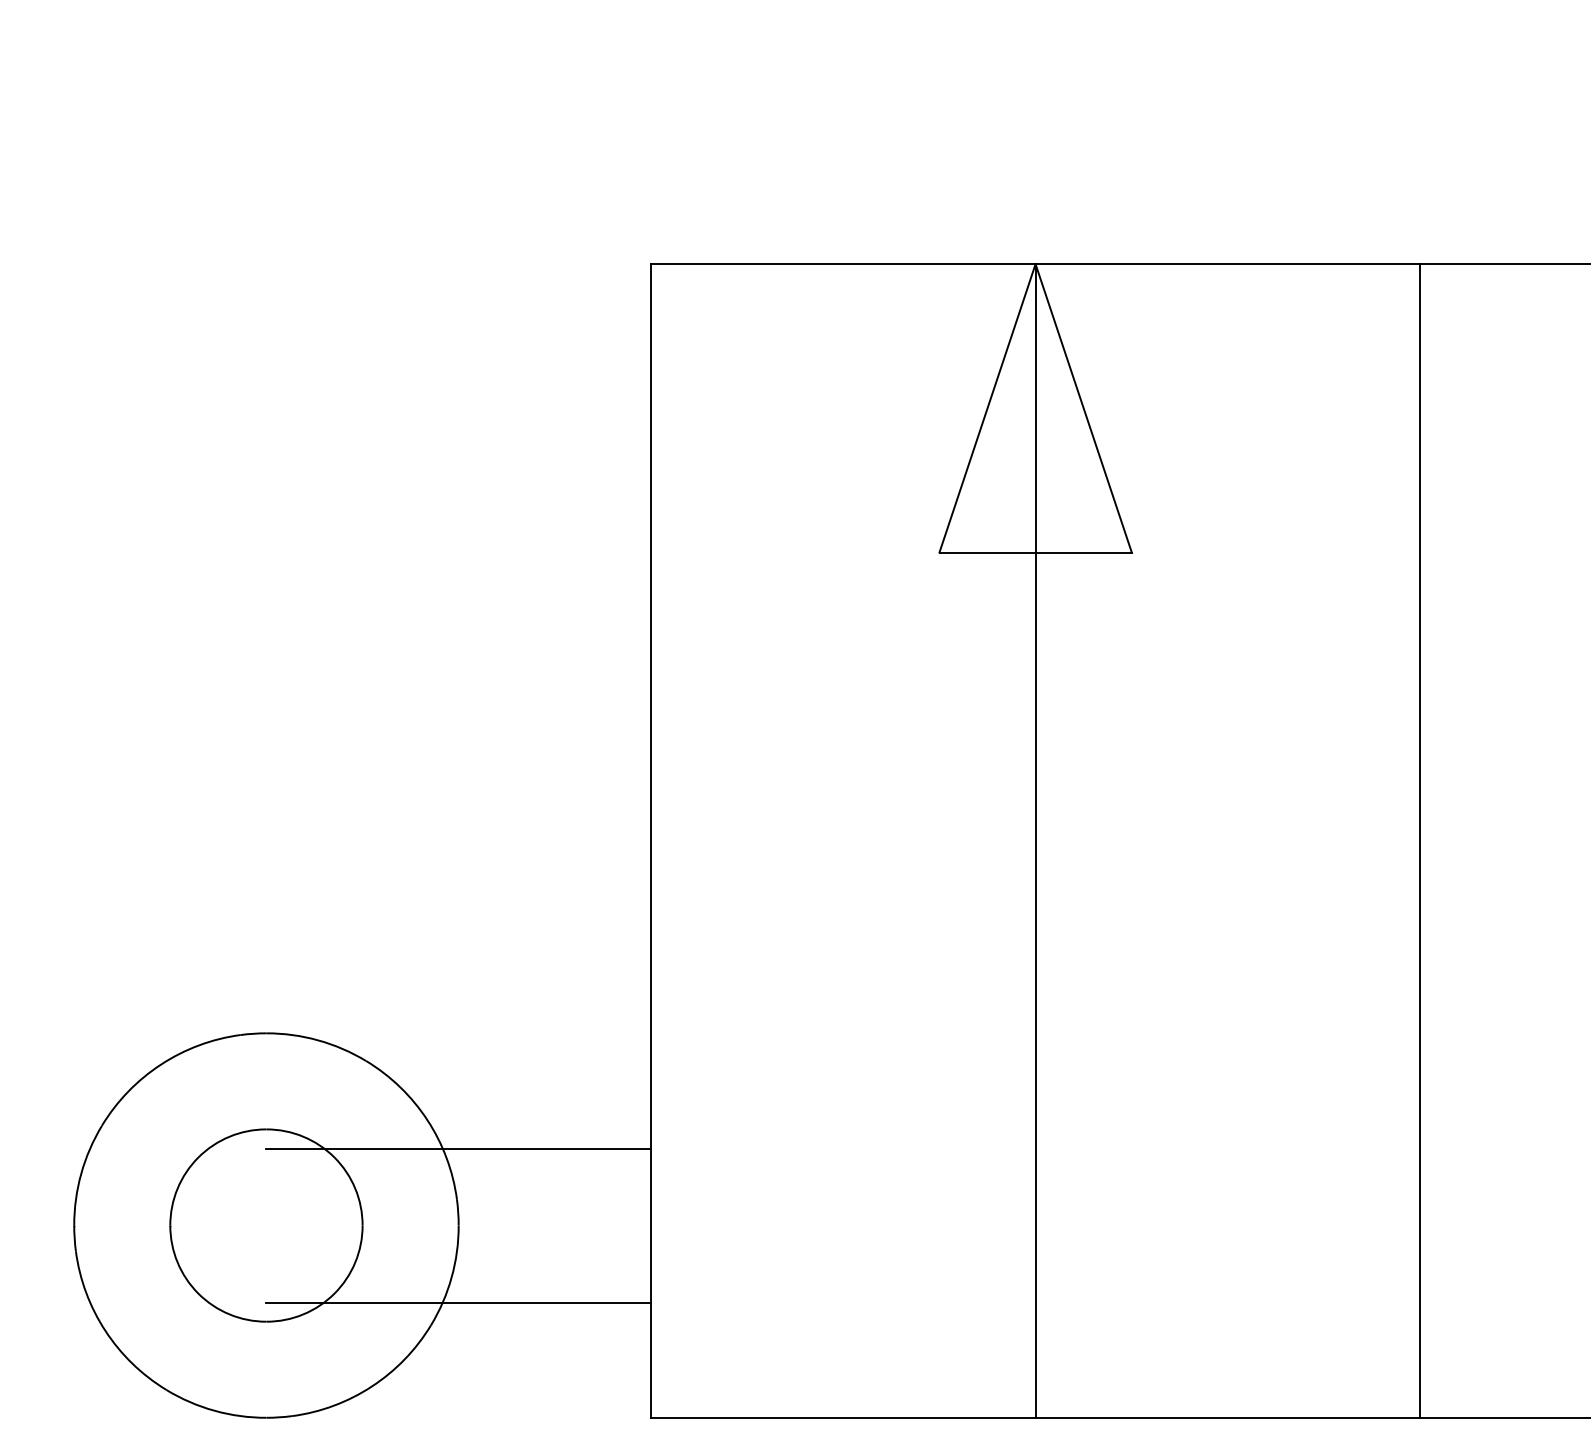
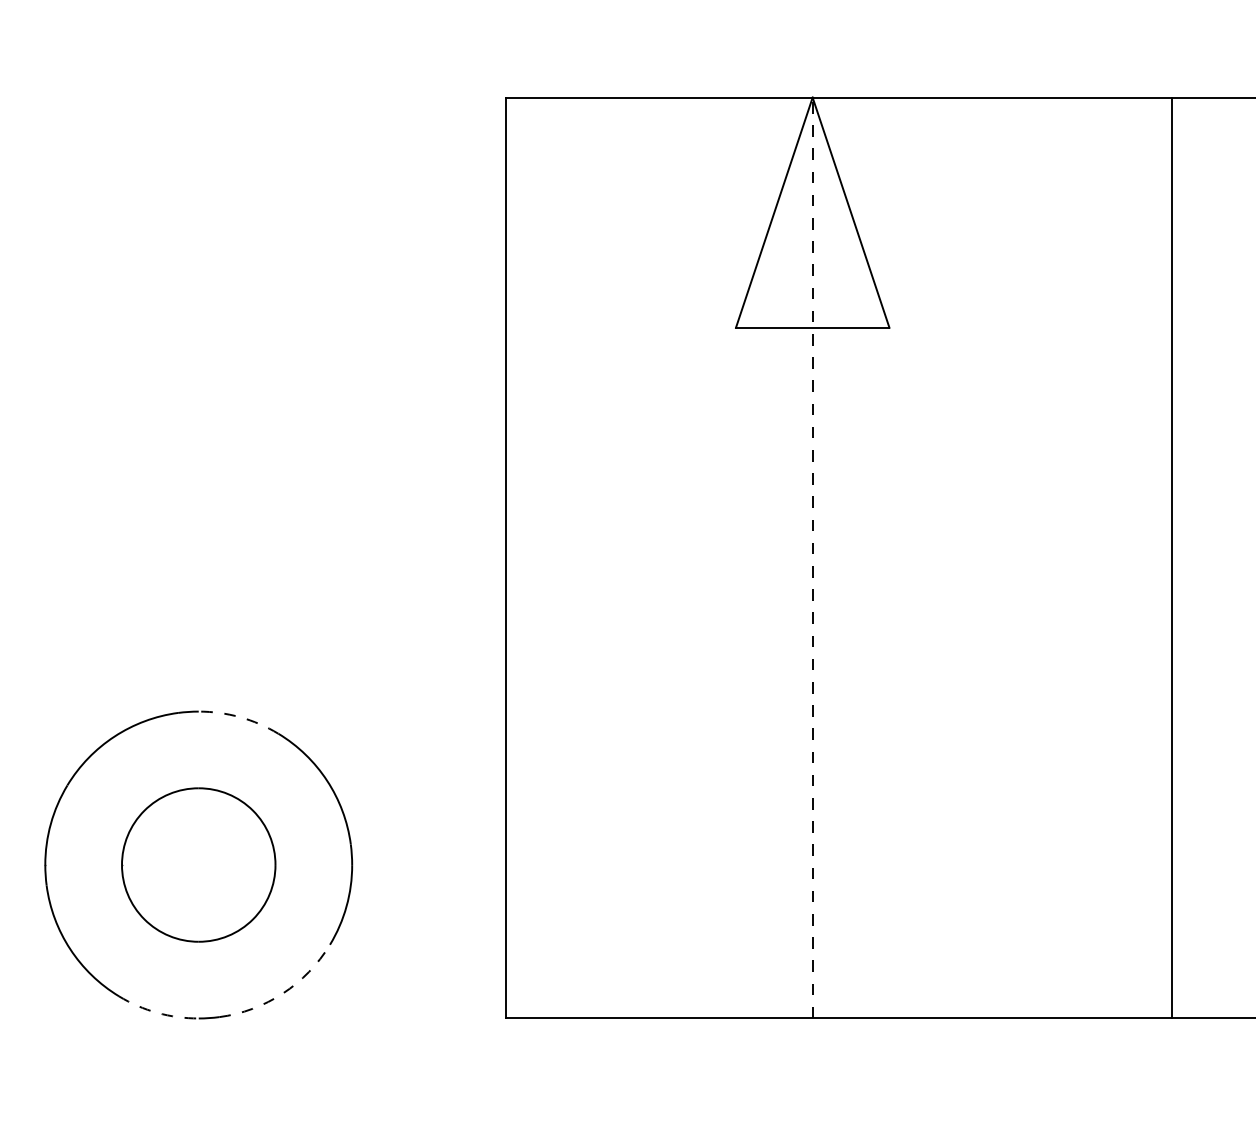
line: (1035, 840) -> (812, 557), solid -> dashed
line: (1420, 840) -> (1171, 557), moved
arc: (318, 1040) -> (240, 717), solid -> dashed
line: (458, 1148) -> (352, 803), removed
line: (458, 1302) -> (352, 926), removed
arc: (371, 1386) -> (282, 993), solid -> dashed
arc: (214, 1410) -> (157, 1012), solid -> dashed

